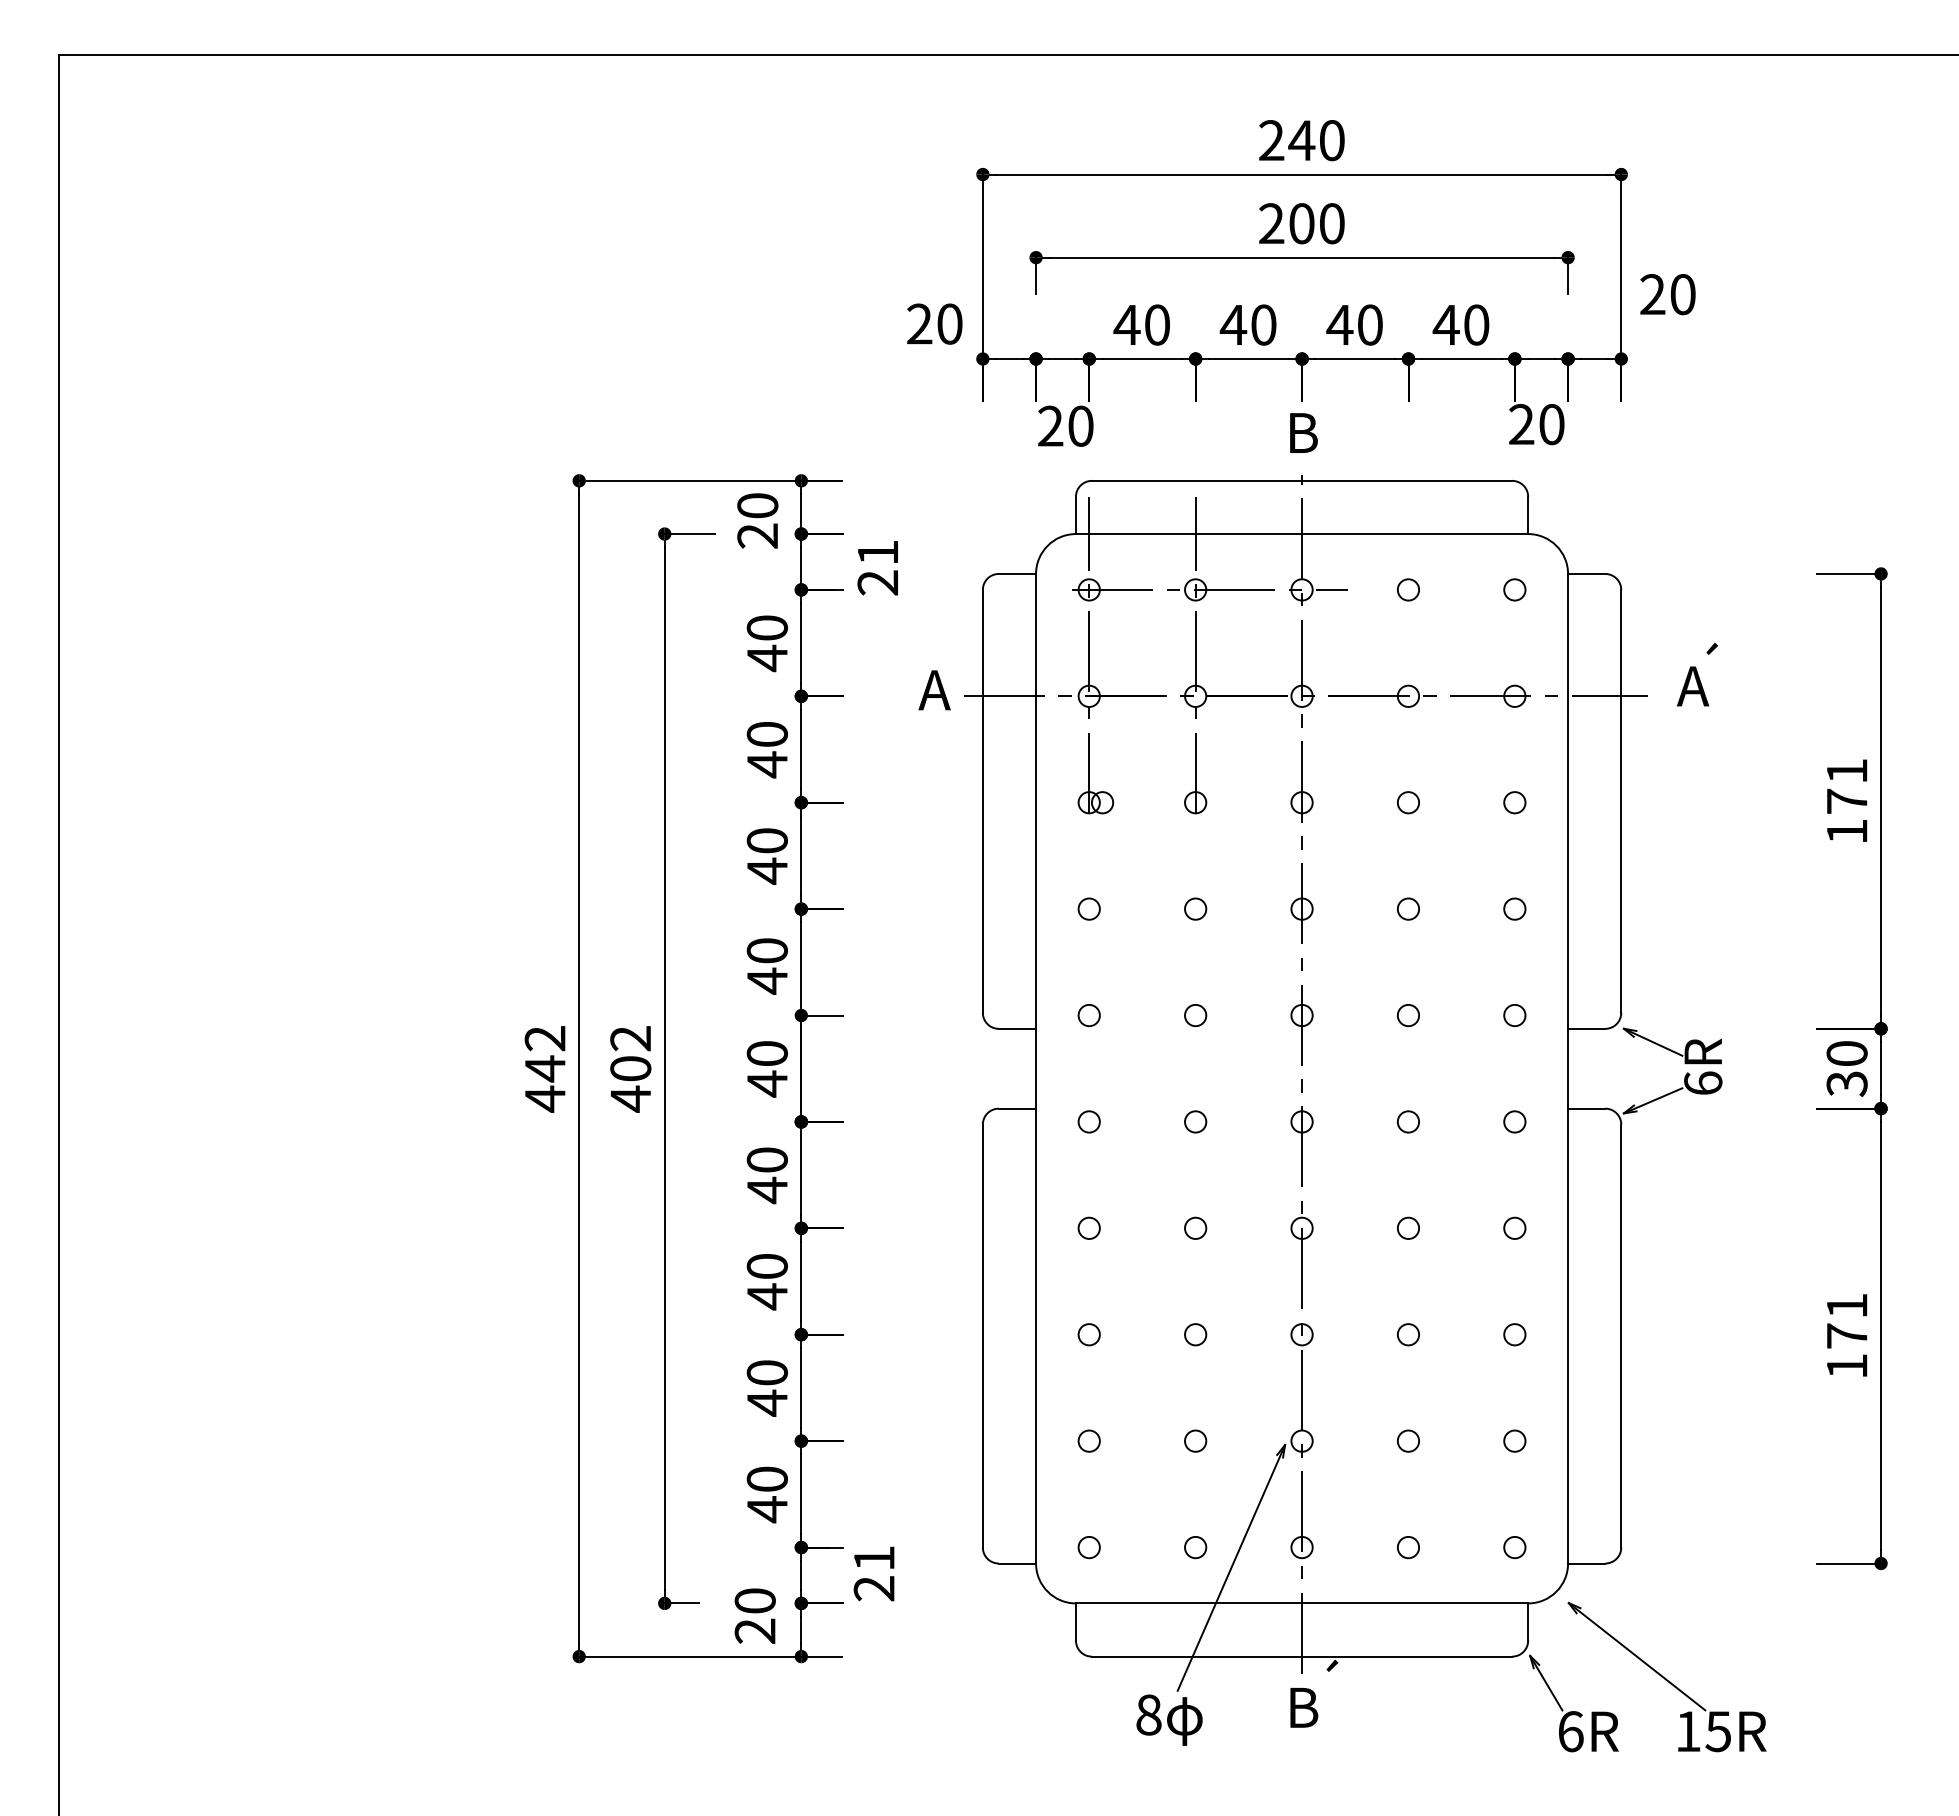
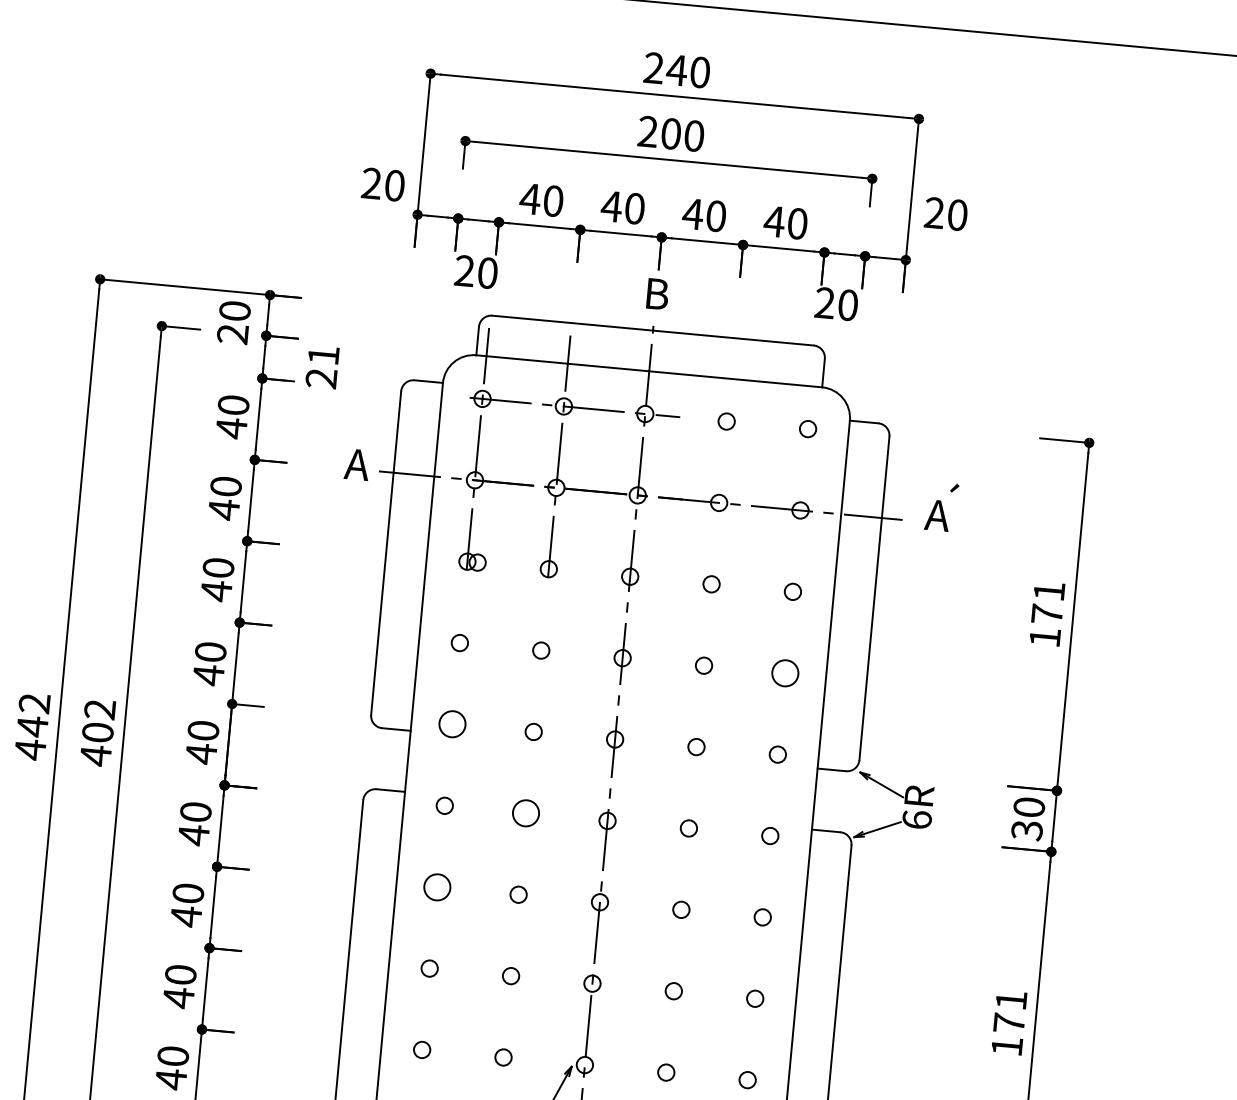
circle: (1514, 908) -> (785, 672), size x1.6
circle: (1088, 1015) -> (451, 724), size x1.6
circle: (1195, 1121) -> (526, 813), size x1.6
circle: (1088, 1227) -> (436, 886), size x1.6

